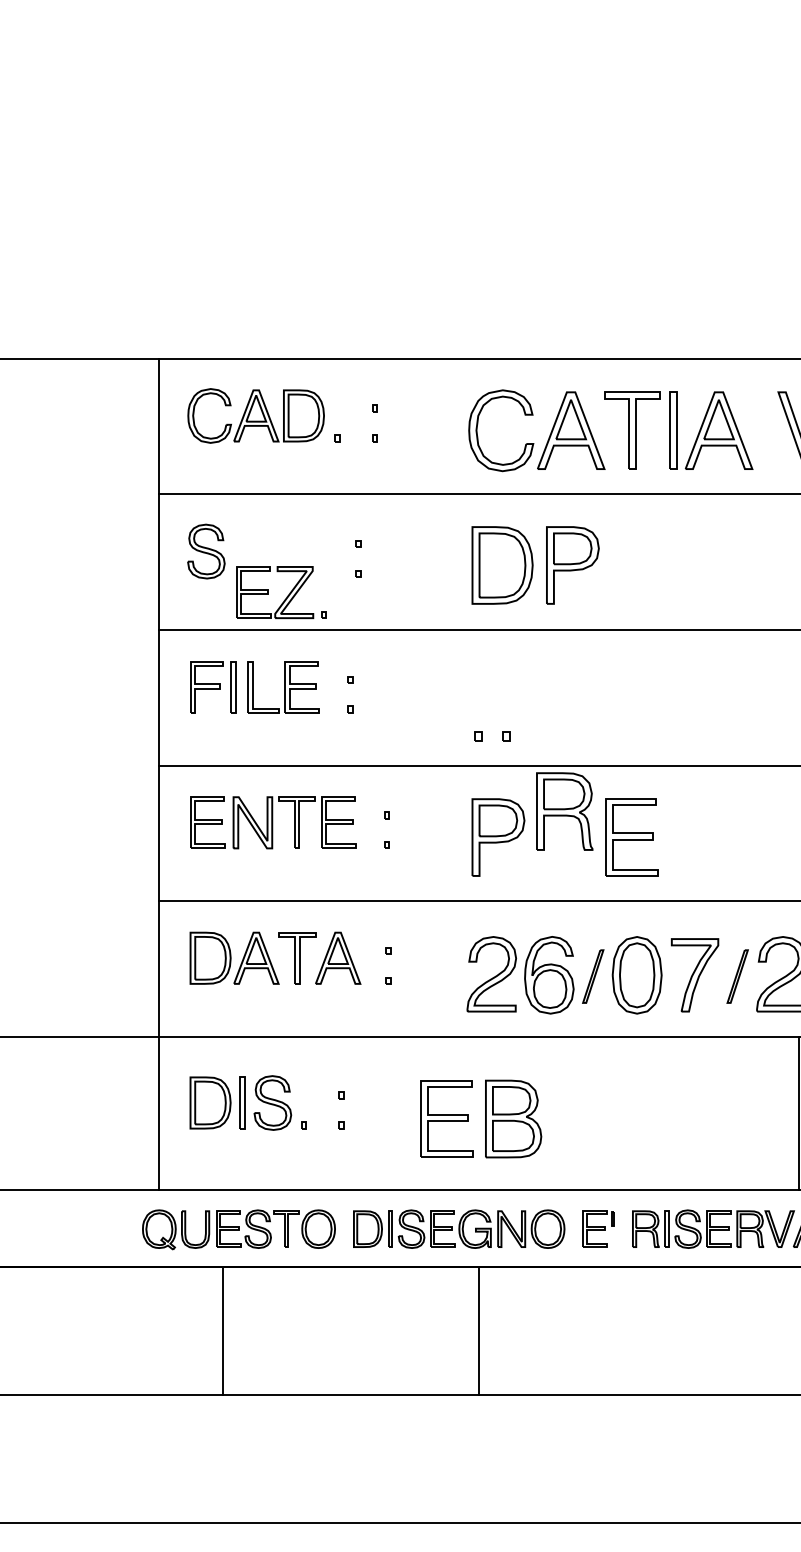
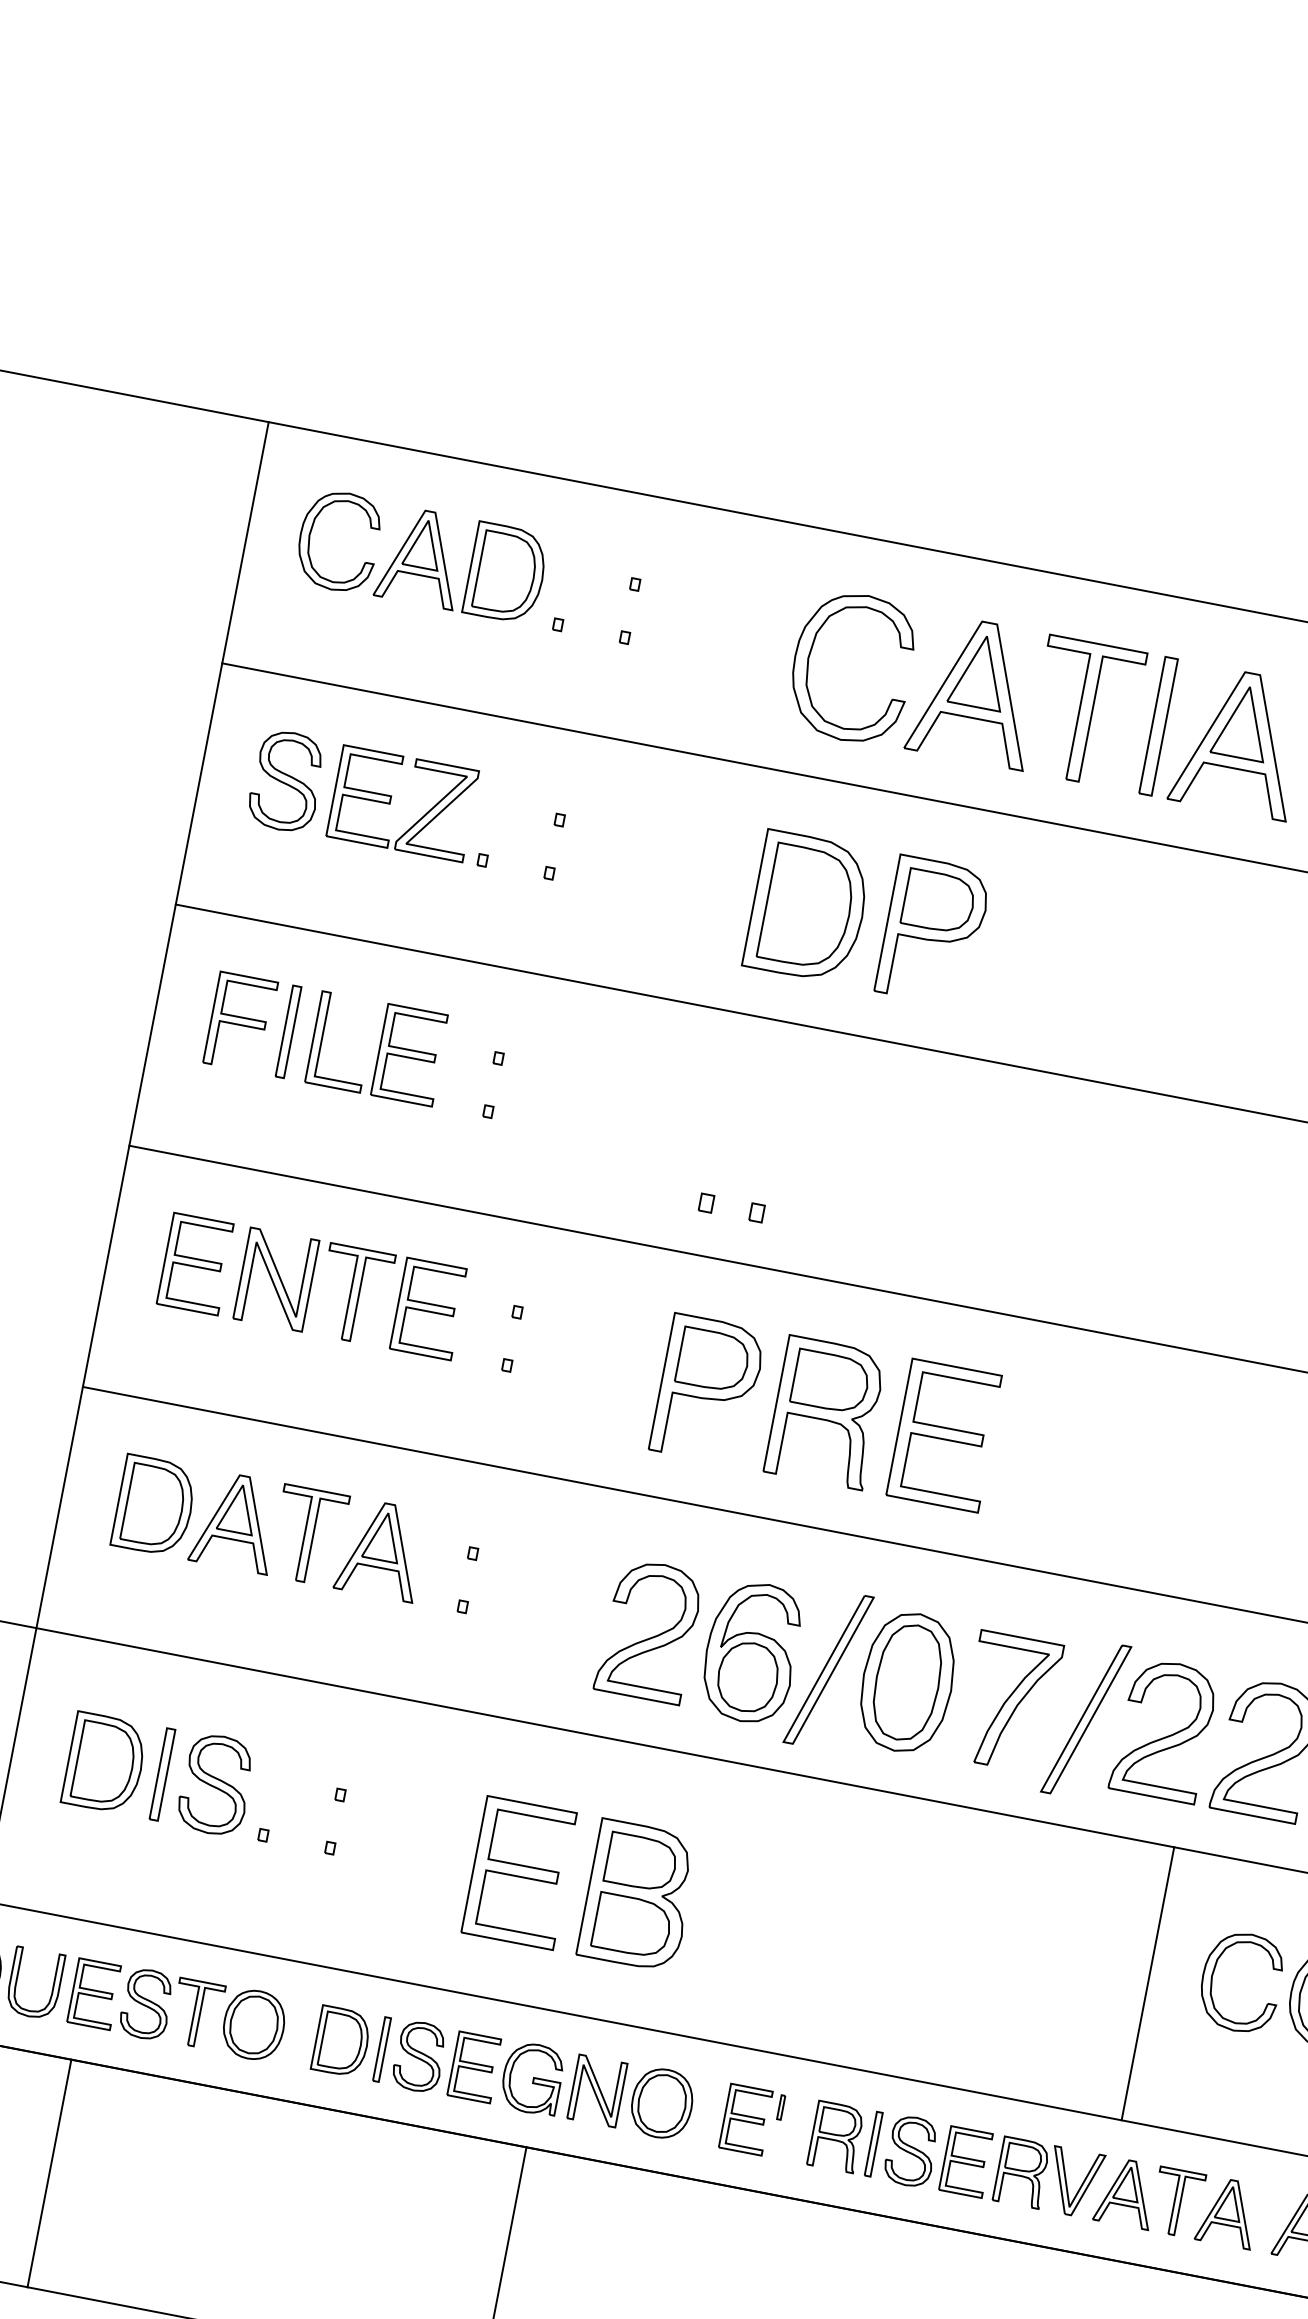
part: (286, 596) -> (422, 814), moved
part: (564, 811) -> (825, 1412), moved
part: (593, 976) -> (829, 1669), size x1.67
part: (737, 976) -> (1085, 1718), size x1.67

